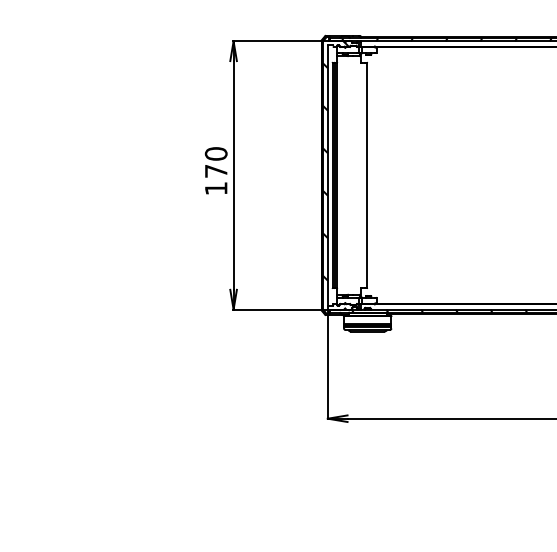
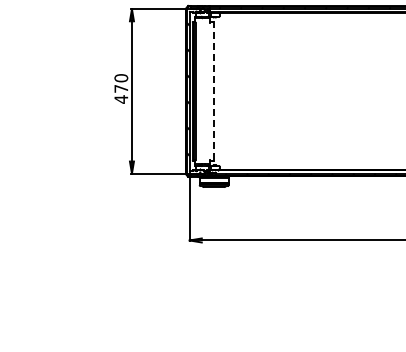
line: (366, 175) -> (213, 91), solid -> dashed
text: (216, 188) -> (121, 99), 170 -> 470

